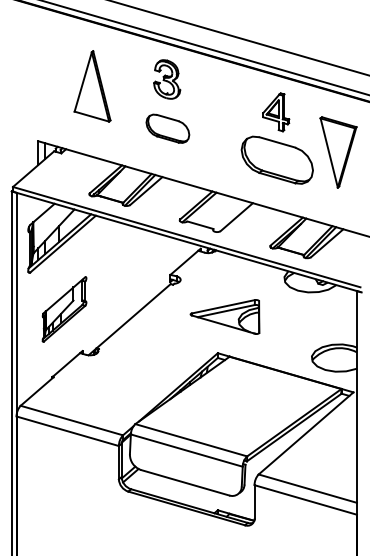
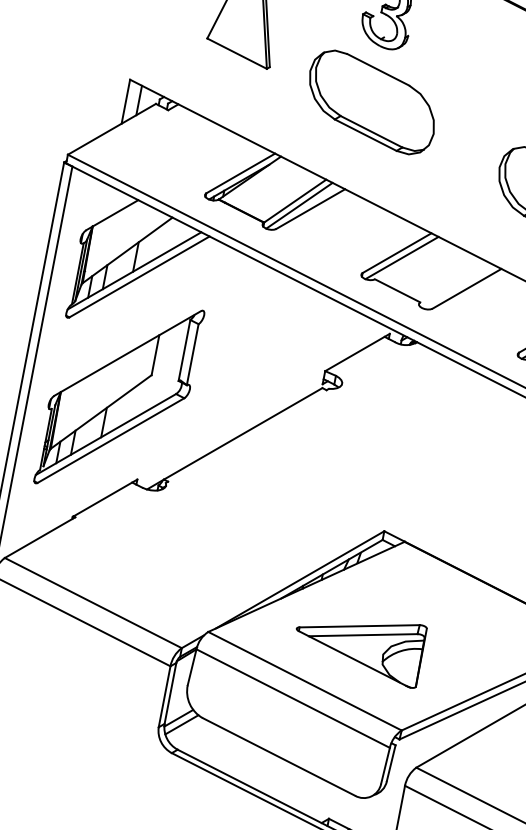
part: (167, 128) -> (371, 102), size x1.67
part: (64, 309) -> (119, 397), size x1.67
part: (224, 316) -> (358, 644), moved

